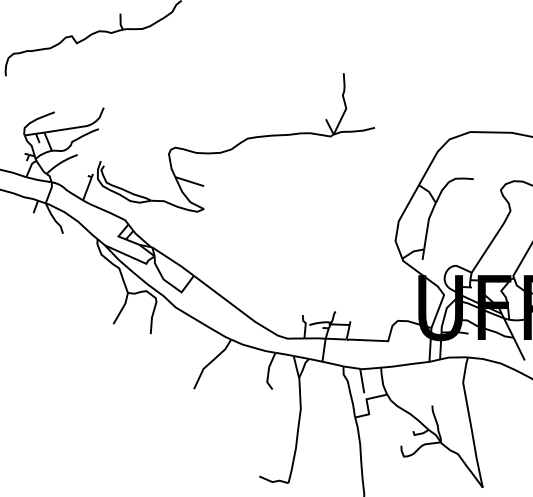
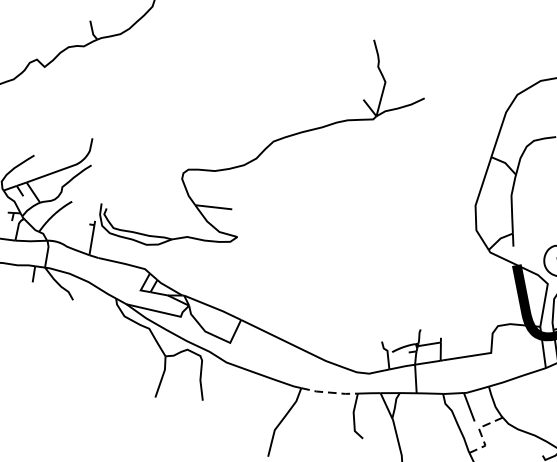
line: (253, 347) -> (330, 392), solid -> dashed
line: (367, 403) -> (480, 433), solid -> dashed

